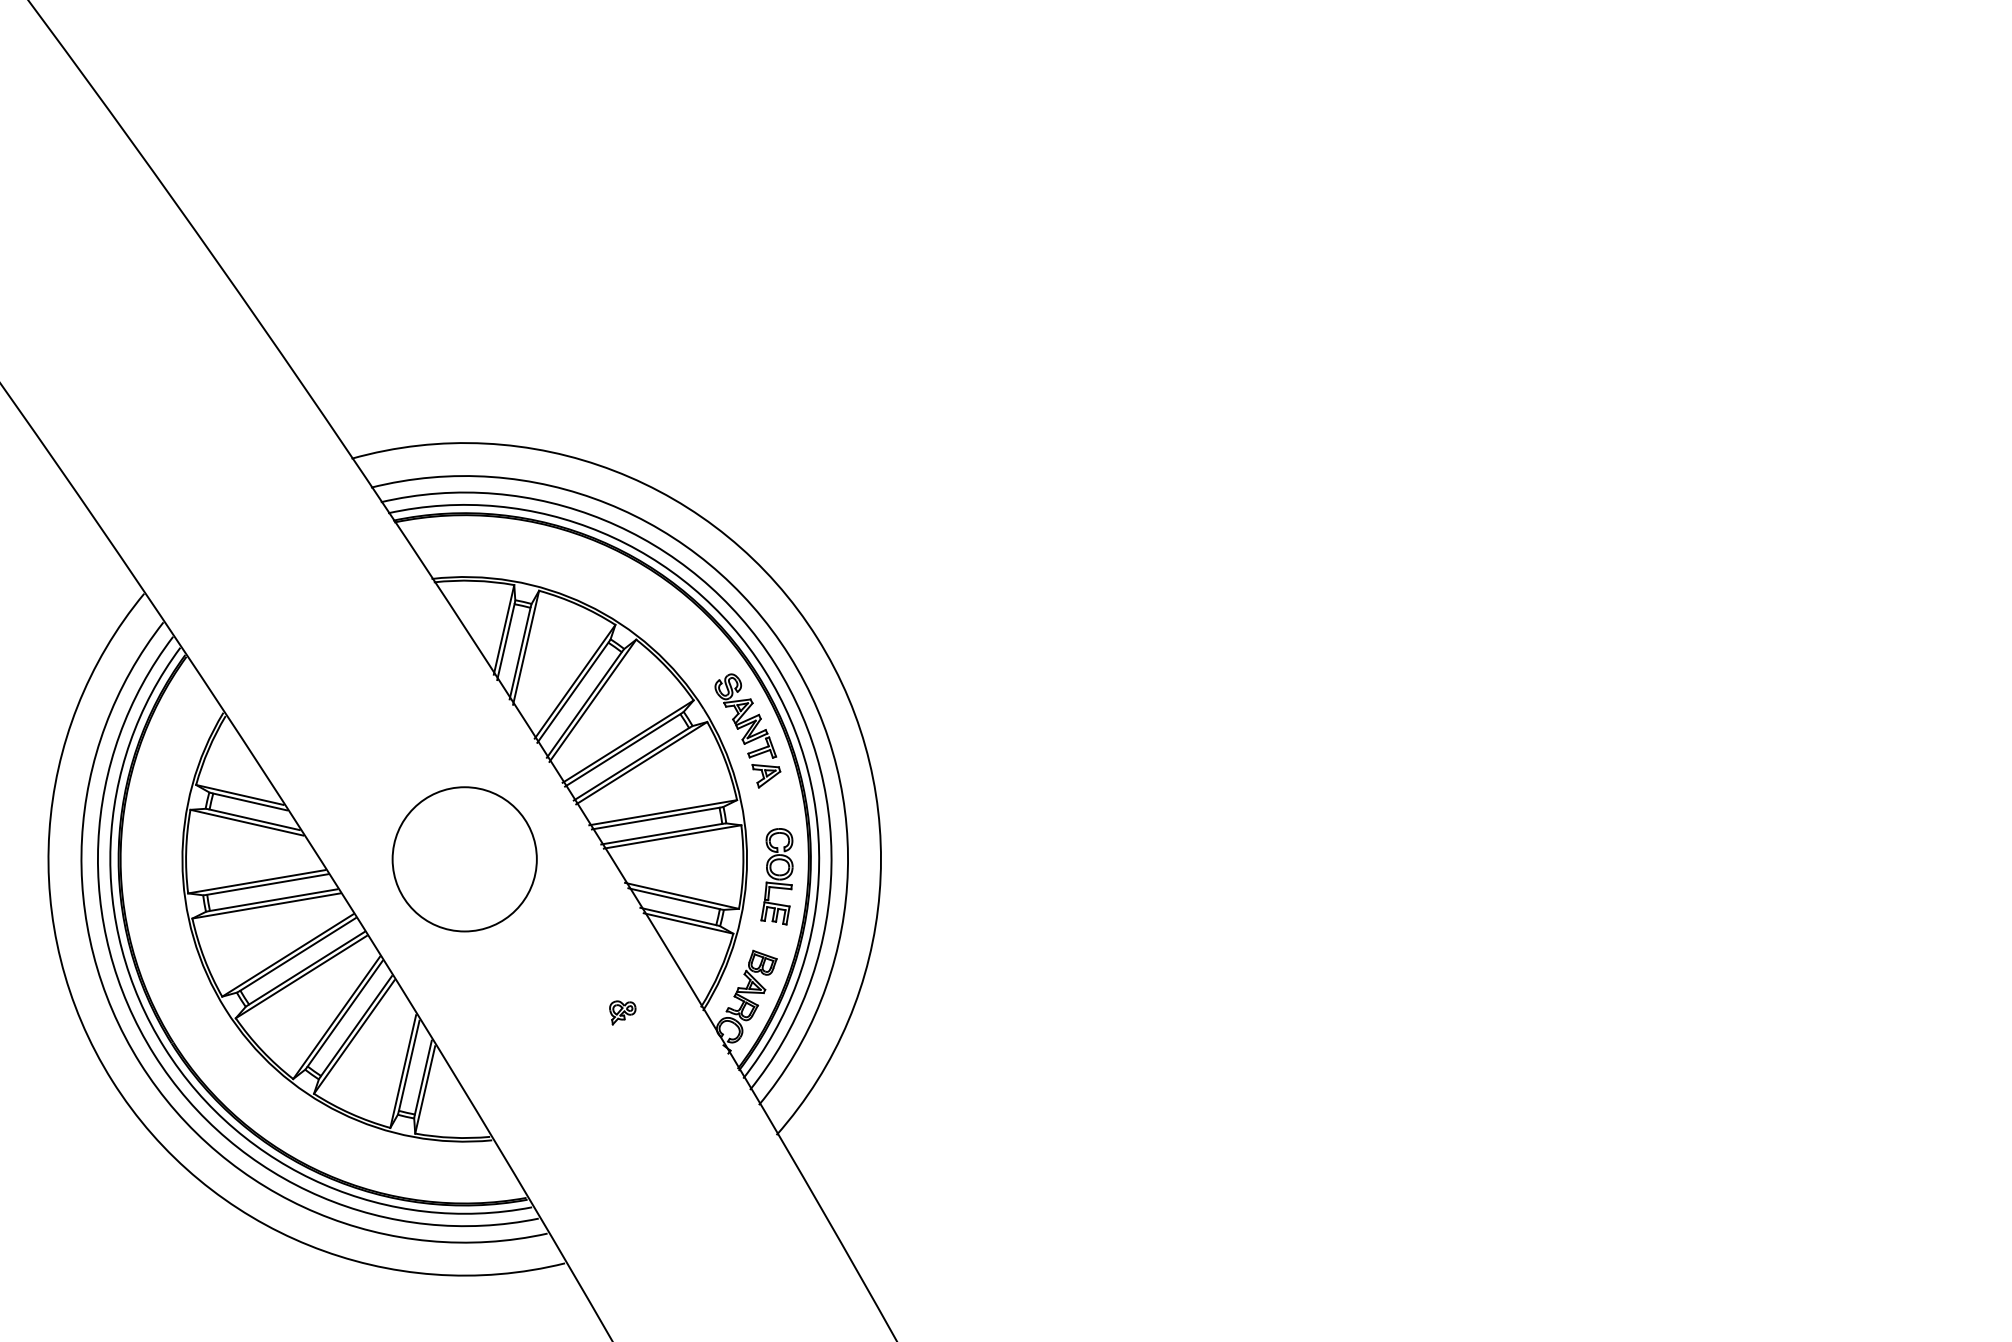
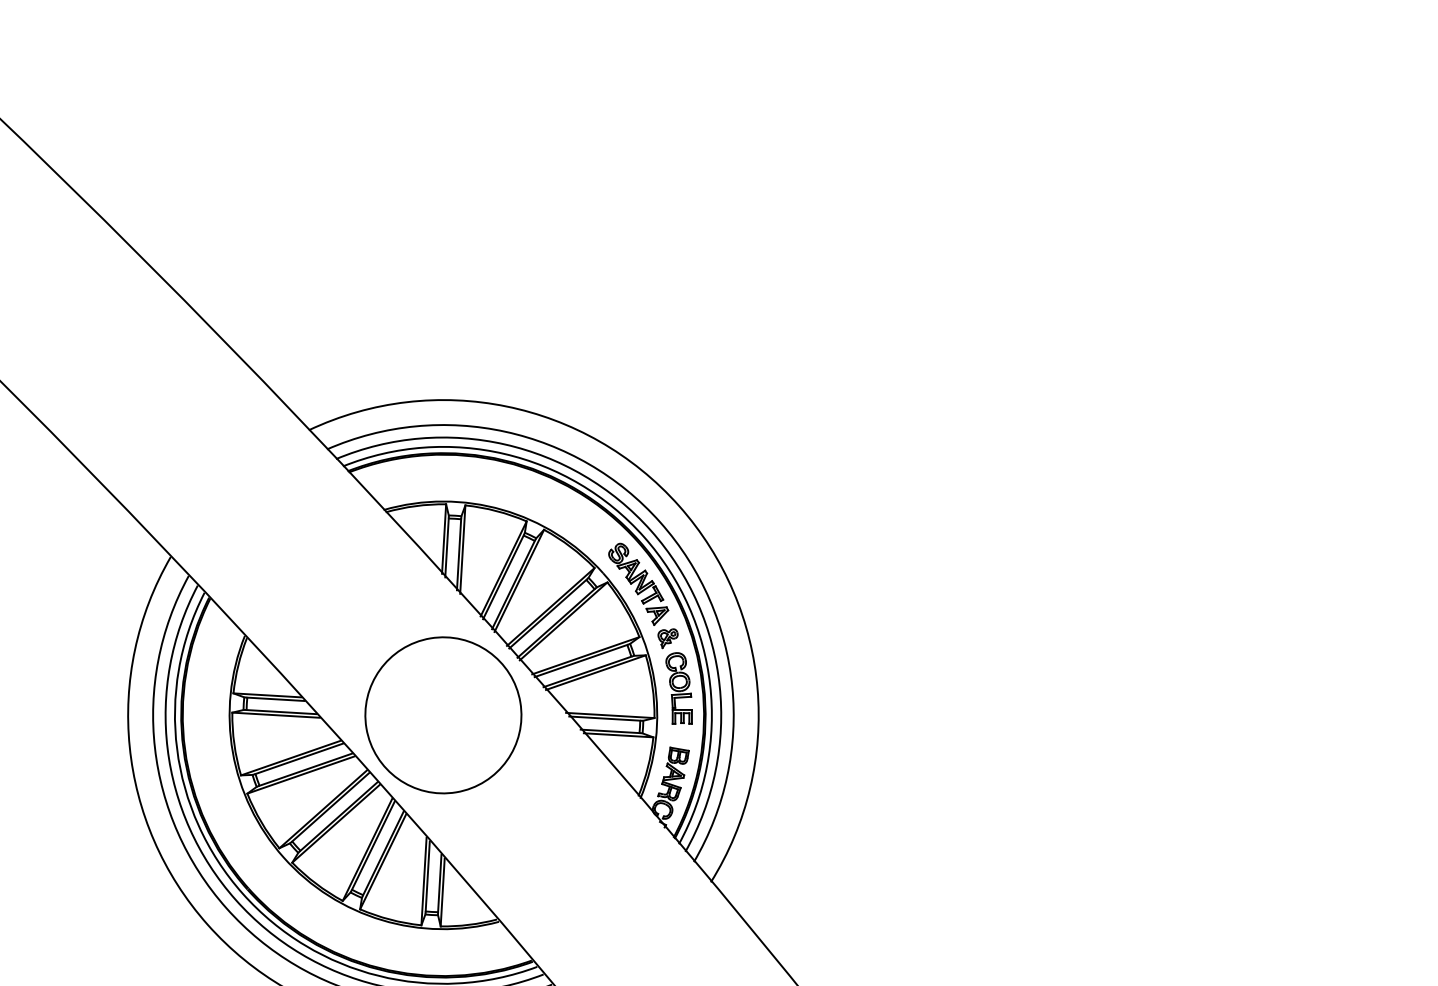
circle: (464, 859) -> (443, 715), size x1.43
part: (622, 1012) -> (668, 637), moved

